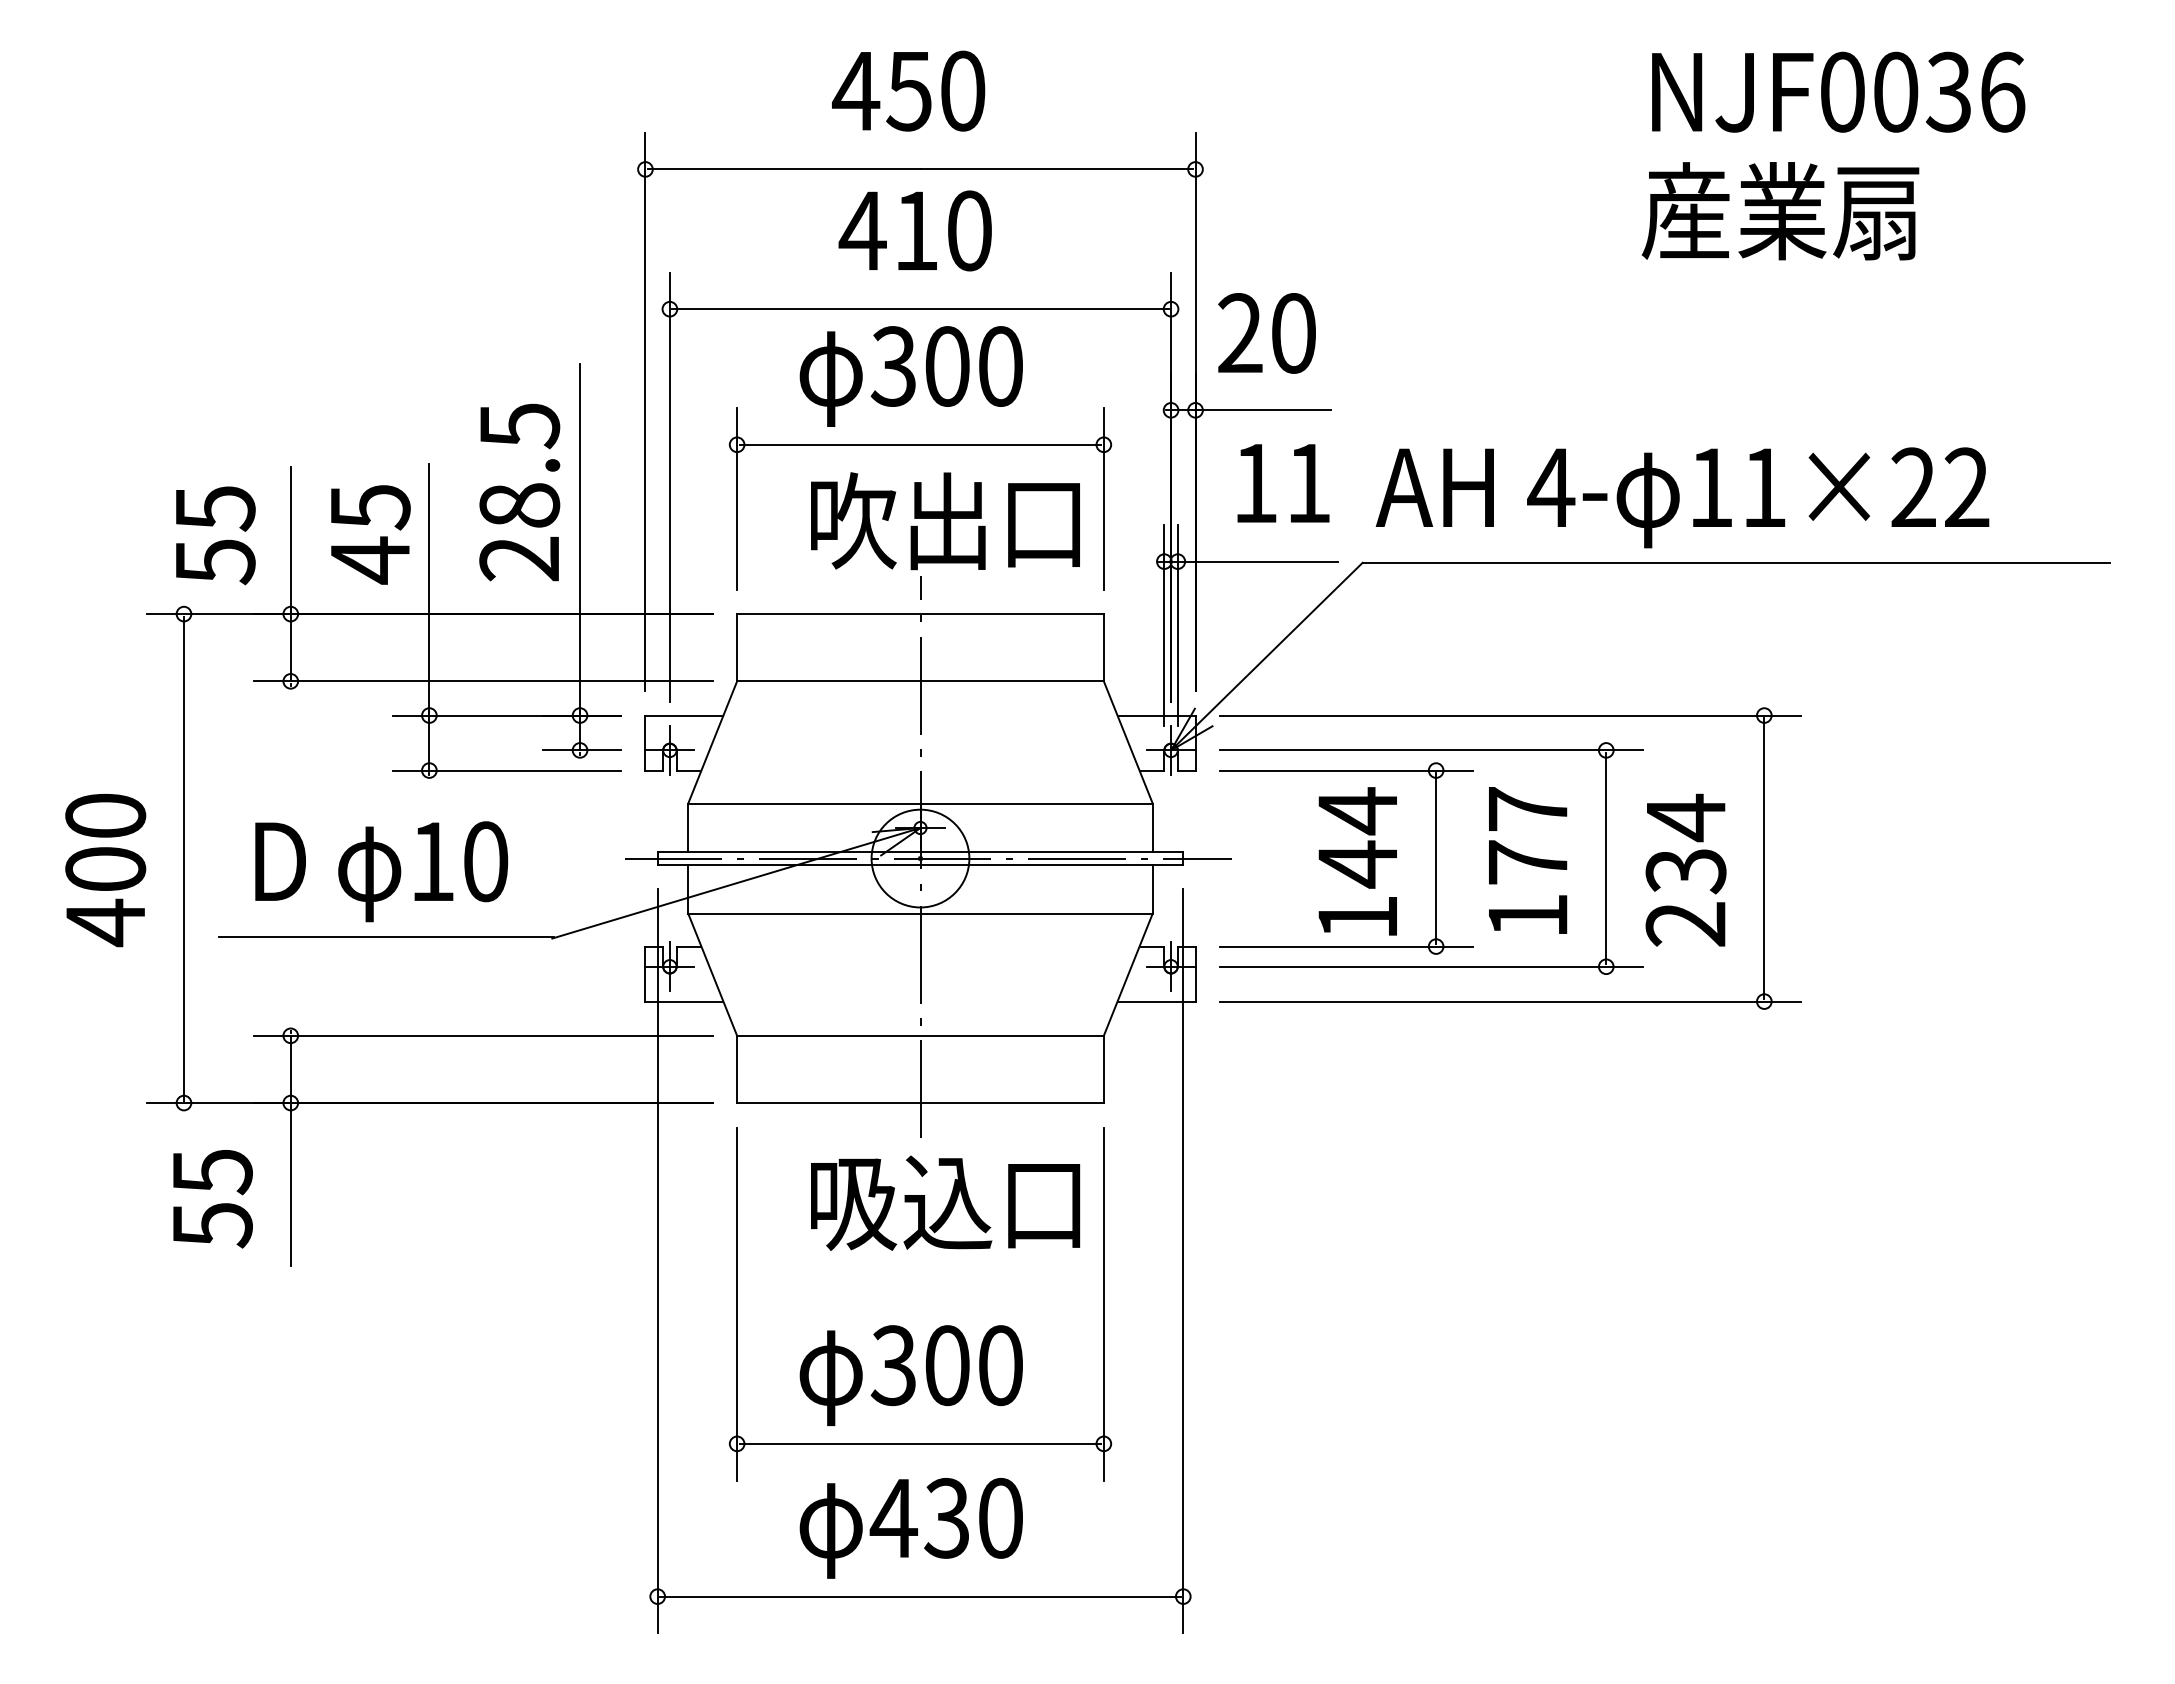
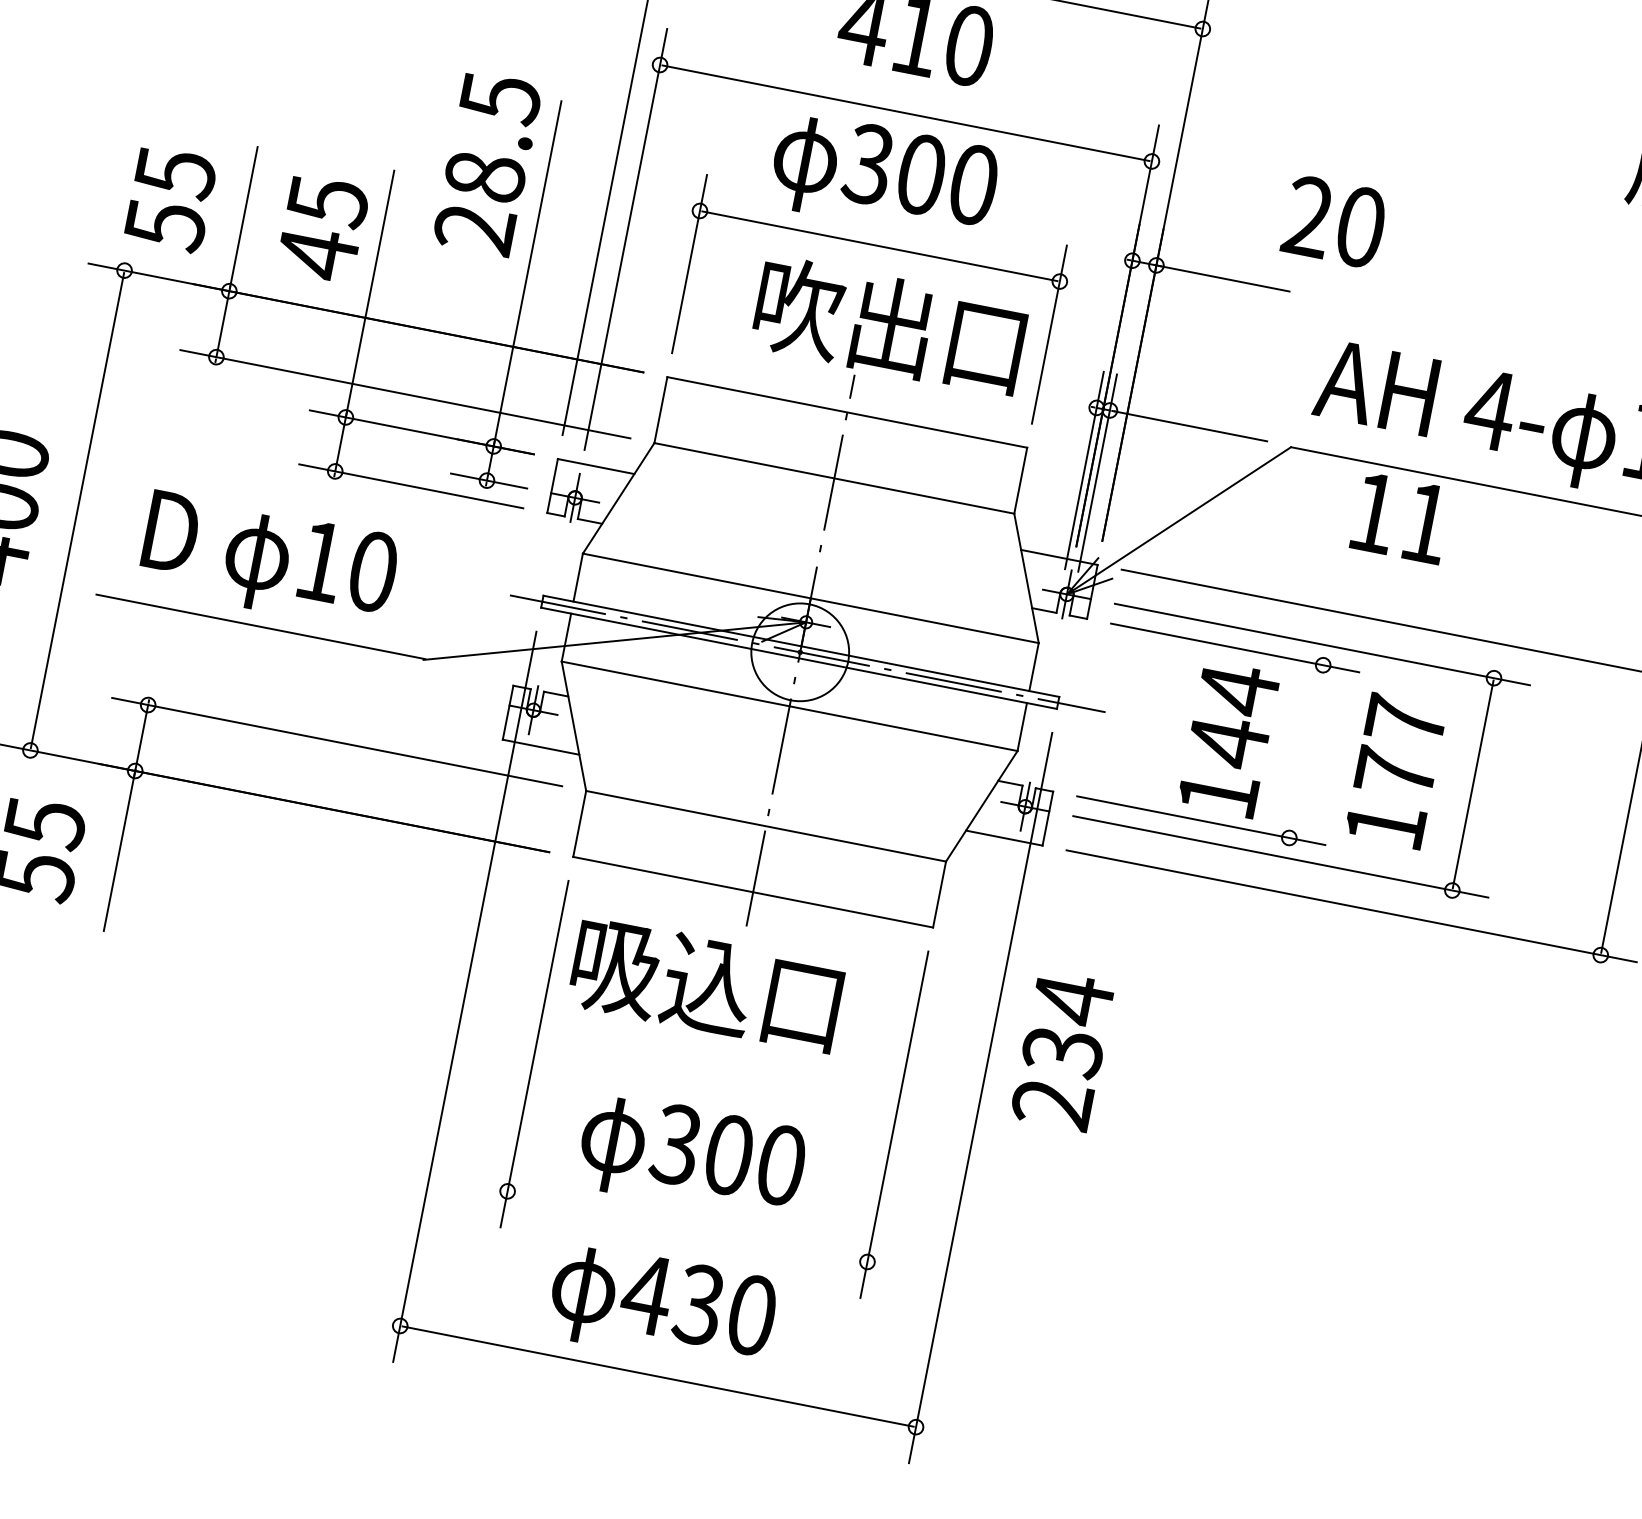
text: (1266, 333) -> (1334, 221), moved
text: (1283, 483) -> (1401, 518), moved
text: (519, 492) -> (487, 163), moved
line: (1436, 858) -> (1306, 751), removed
text: (1685, 869) -> (1062, 1050), moved
text: (945, 1202) -> (706, 984), moved
line: (920, 1443) -> (687, 1226), removed

